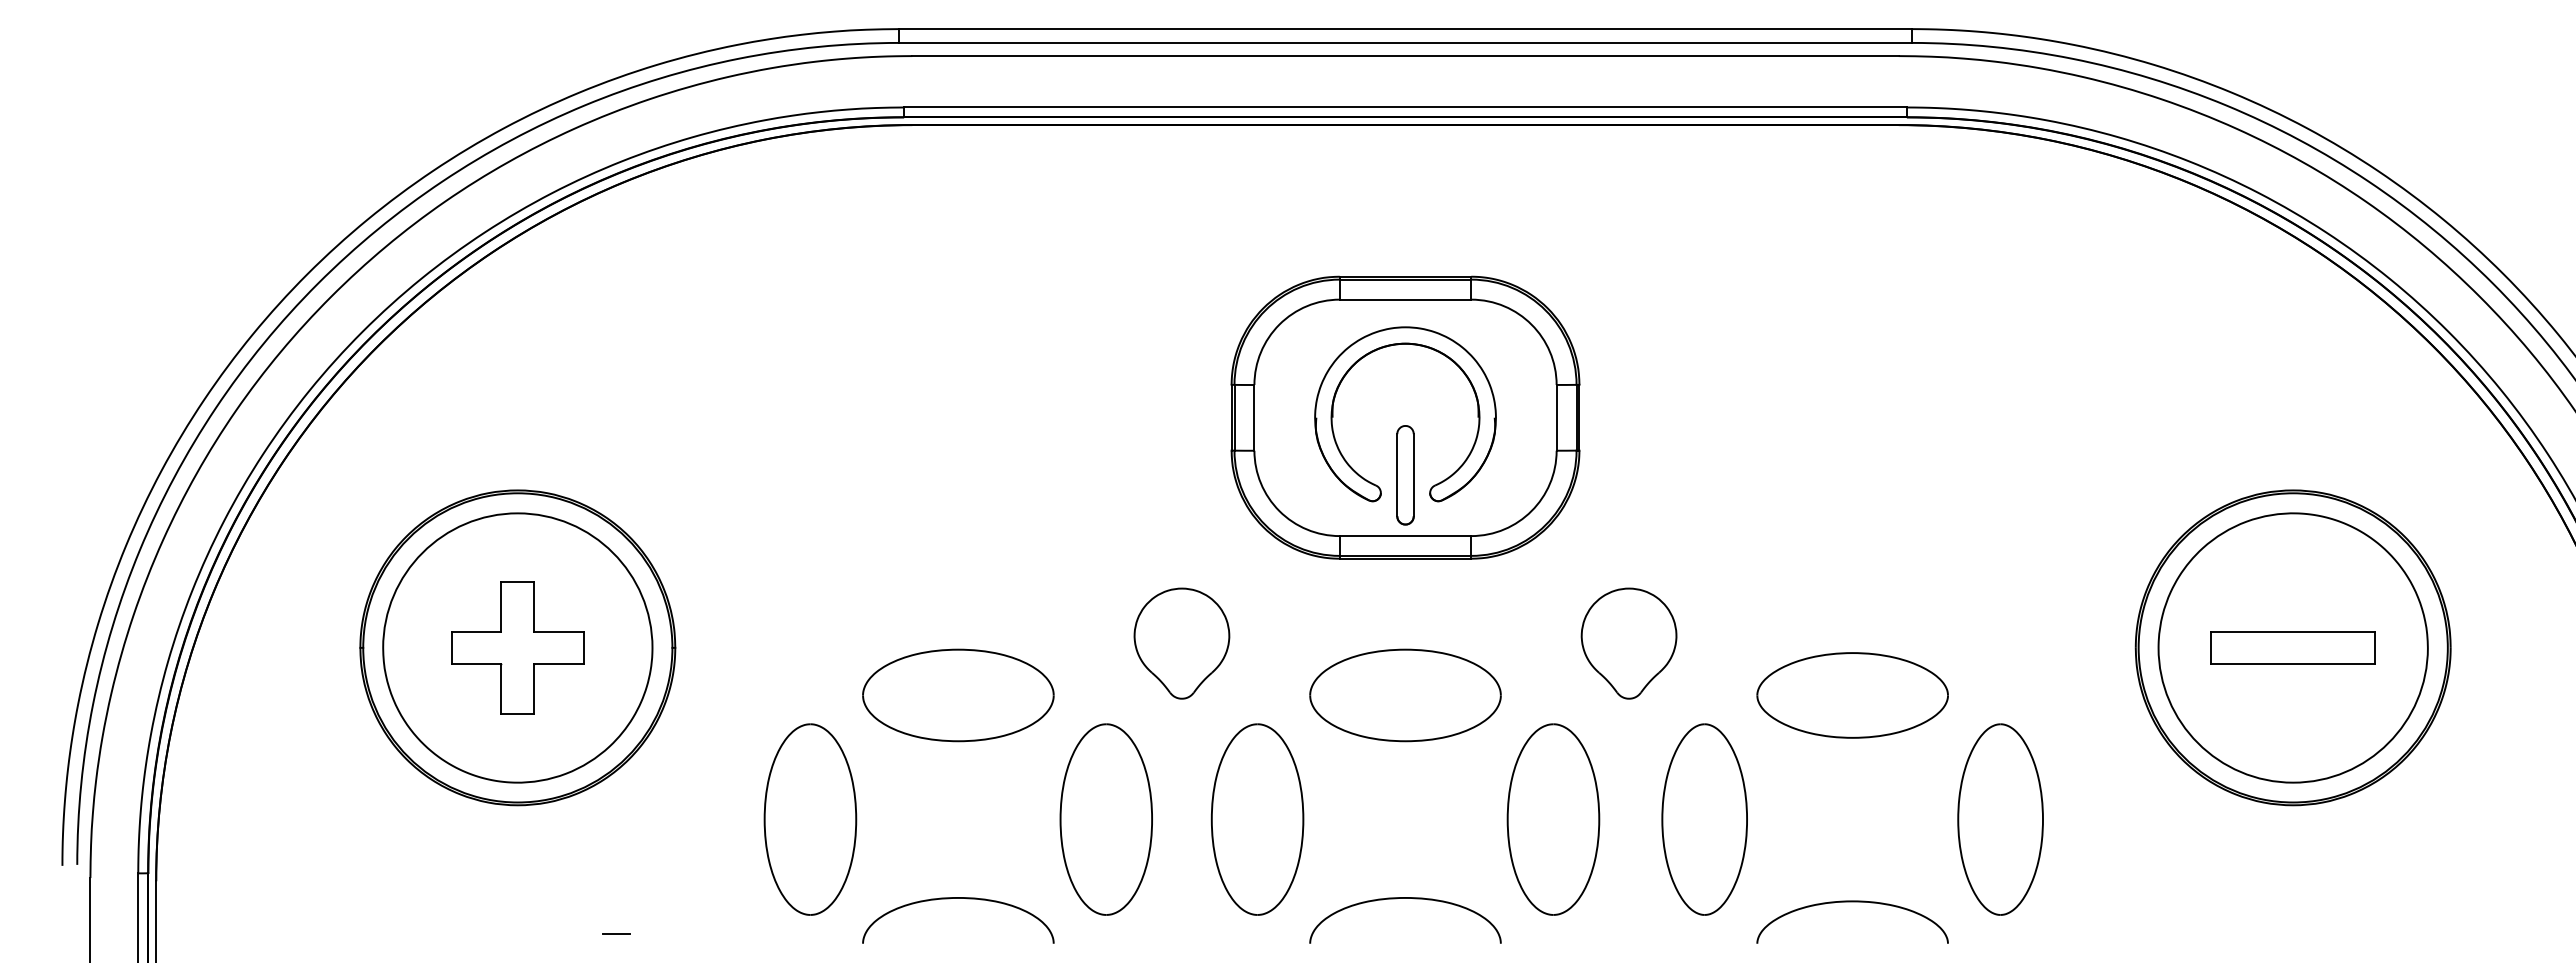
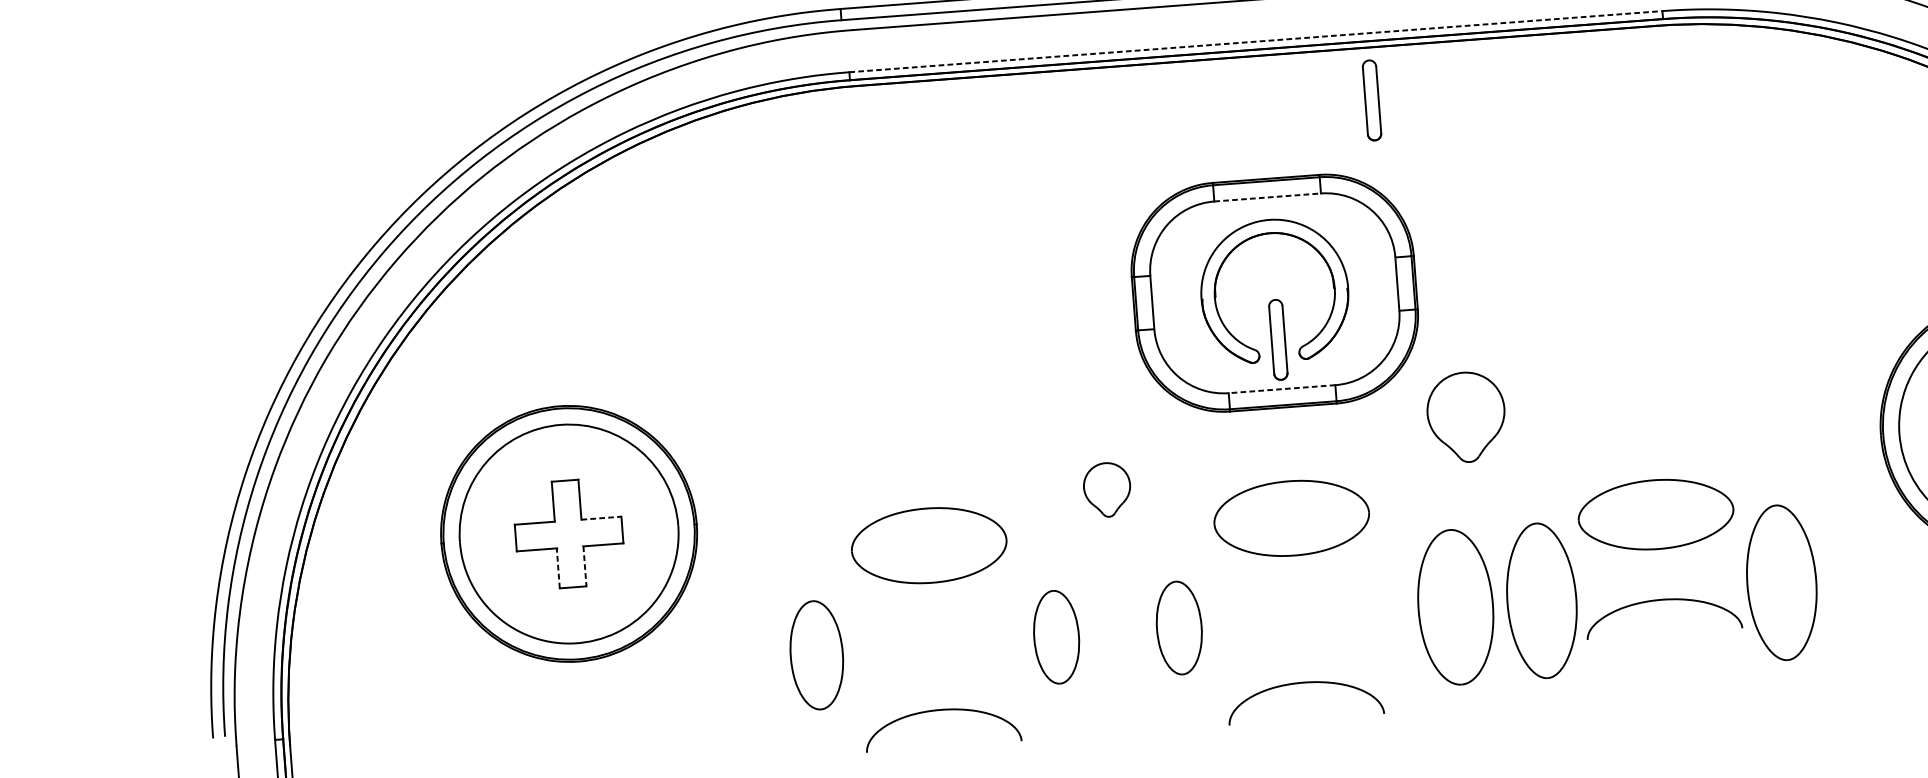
line: (1406, 107) -> (1256, 41), solid -> dashed
part: (1542, 190) -> (1372, 100), added
line: (1405, 299) -> (1267, 197), solid -> dashed
line: (1405, 536) -> (1282, 389), solid -> dashed
line: (558, 631) -> (601, 518), solid -> dashed
part: (1181, 643) -> (1106, 489), size x0.6
part: (1628, 643) -> (1465, 417), moved
line: (501, 689) -> (558, 568), solid -> dashed
line: (534, 689) -> (585, 566), solid -> dashed
part: (1852, 695) -> (1655, 514), moved
part: (810, 819) -> (816, 655), size x0.7
part: (1105, 819) -> (1056, 637), size x0.6
part: (1257, 819) -> (1179, 628), size x0.6
part: (1553, 819) -> (1455, 607), moved
curve: (1852, 902) -> (1662, 600), moved
line: (616, 933) -> (666, 759), removed

